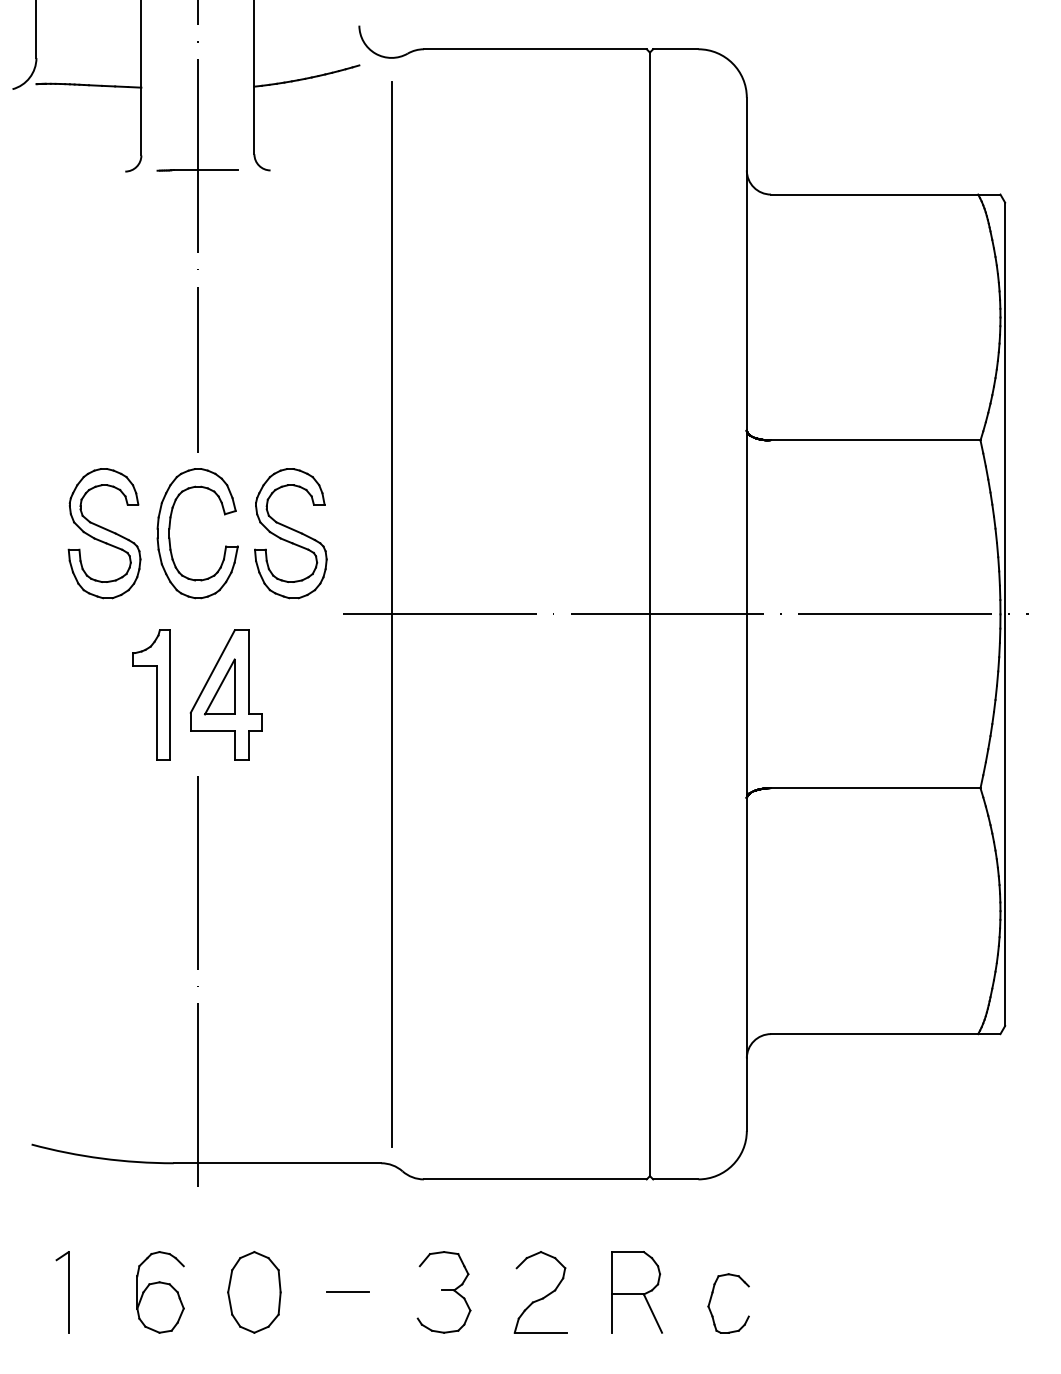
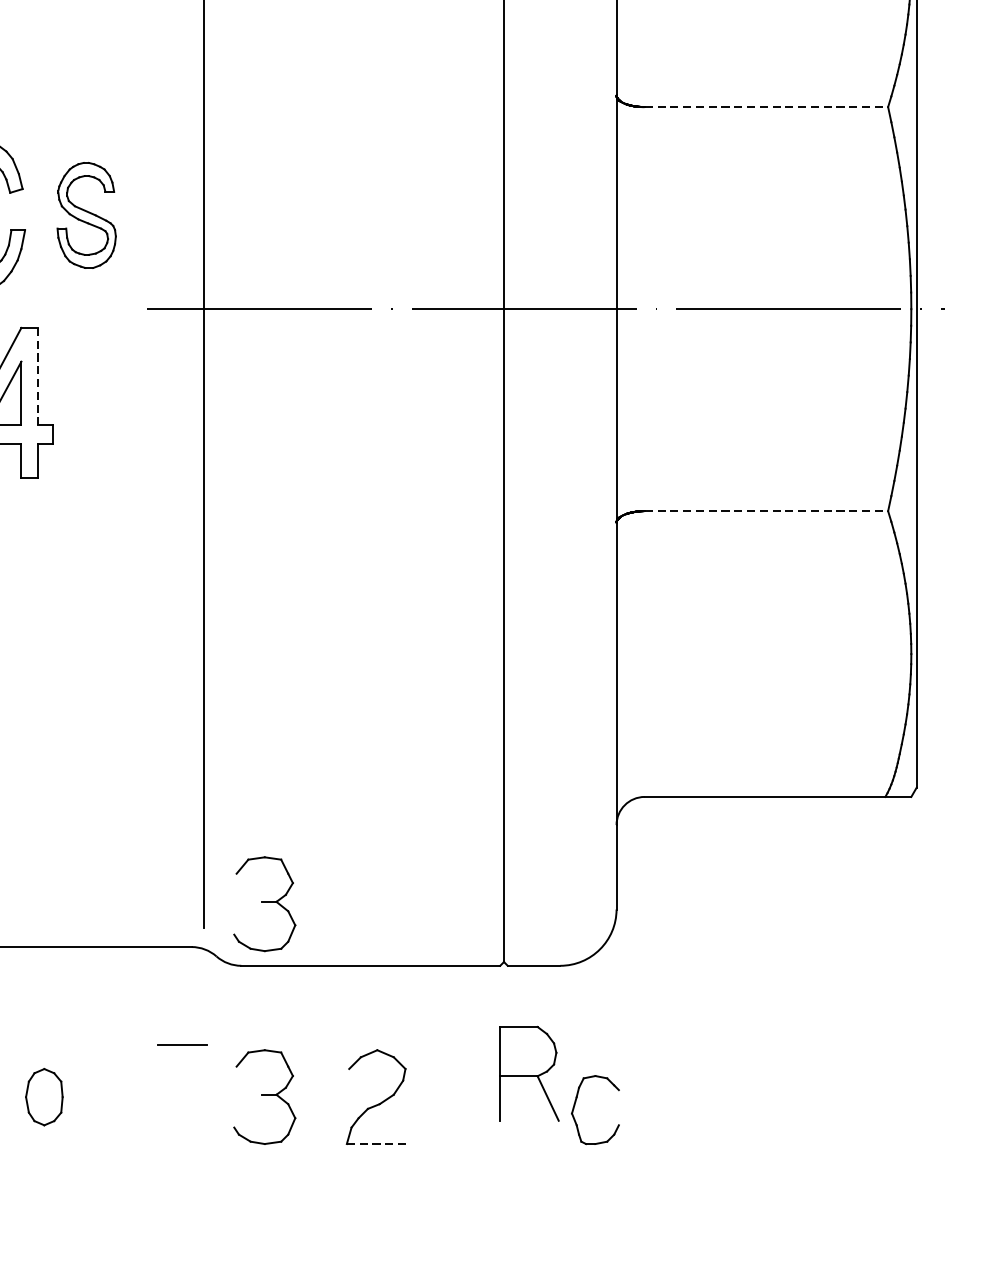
line: (875, 440) -> (766, 107), solid -> dashed
part: (290, 533) -> (86, 215), size x0.7
line: (248, 672) -> (37, 376), solid -> dashed
line: (875, 788) -> (766, 511), solid -> dashed
part: (443, 1126) -> (264, 904), added
line: (347, 1291) -> (181, 1043), moved
part: (254, 1292) -> (44, 1097), size x0.6
part: (636, 1292) -> (529, 1073), moved
line: (541, 1332) -> (377, 1143), solid -> dashed

